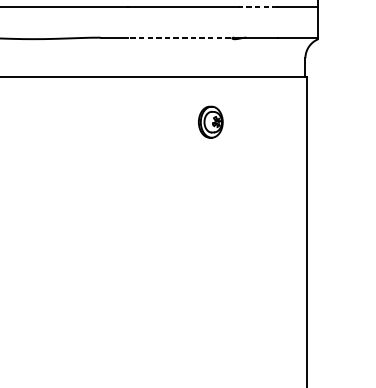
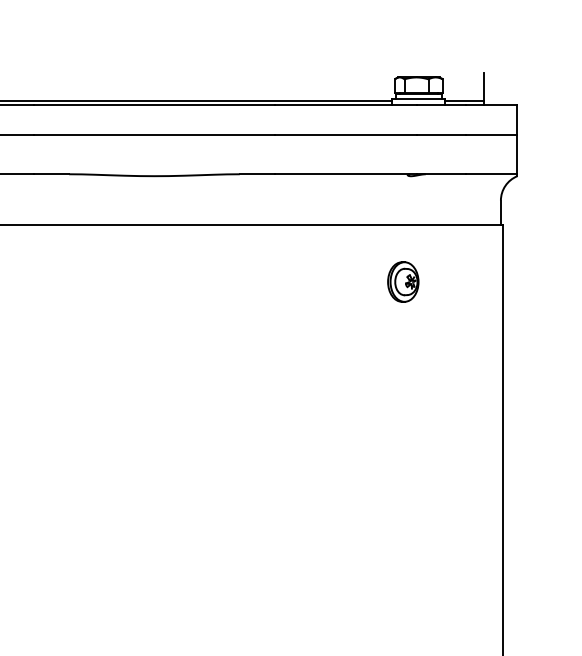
line: (258, 6) -> (440, 134), dashed -> solid
line: (183, 37) -> (345, 174), dashed -> solid
part: (210, 121) -> (403, 281), moved

